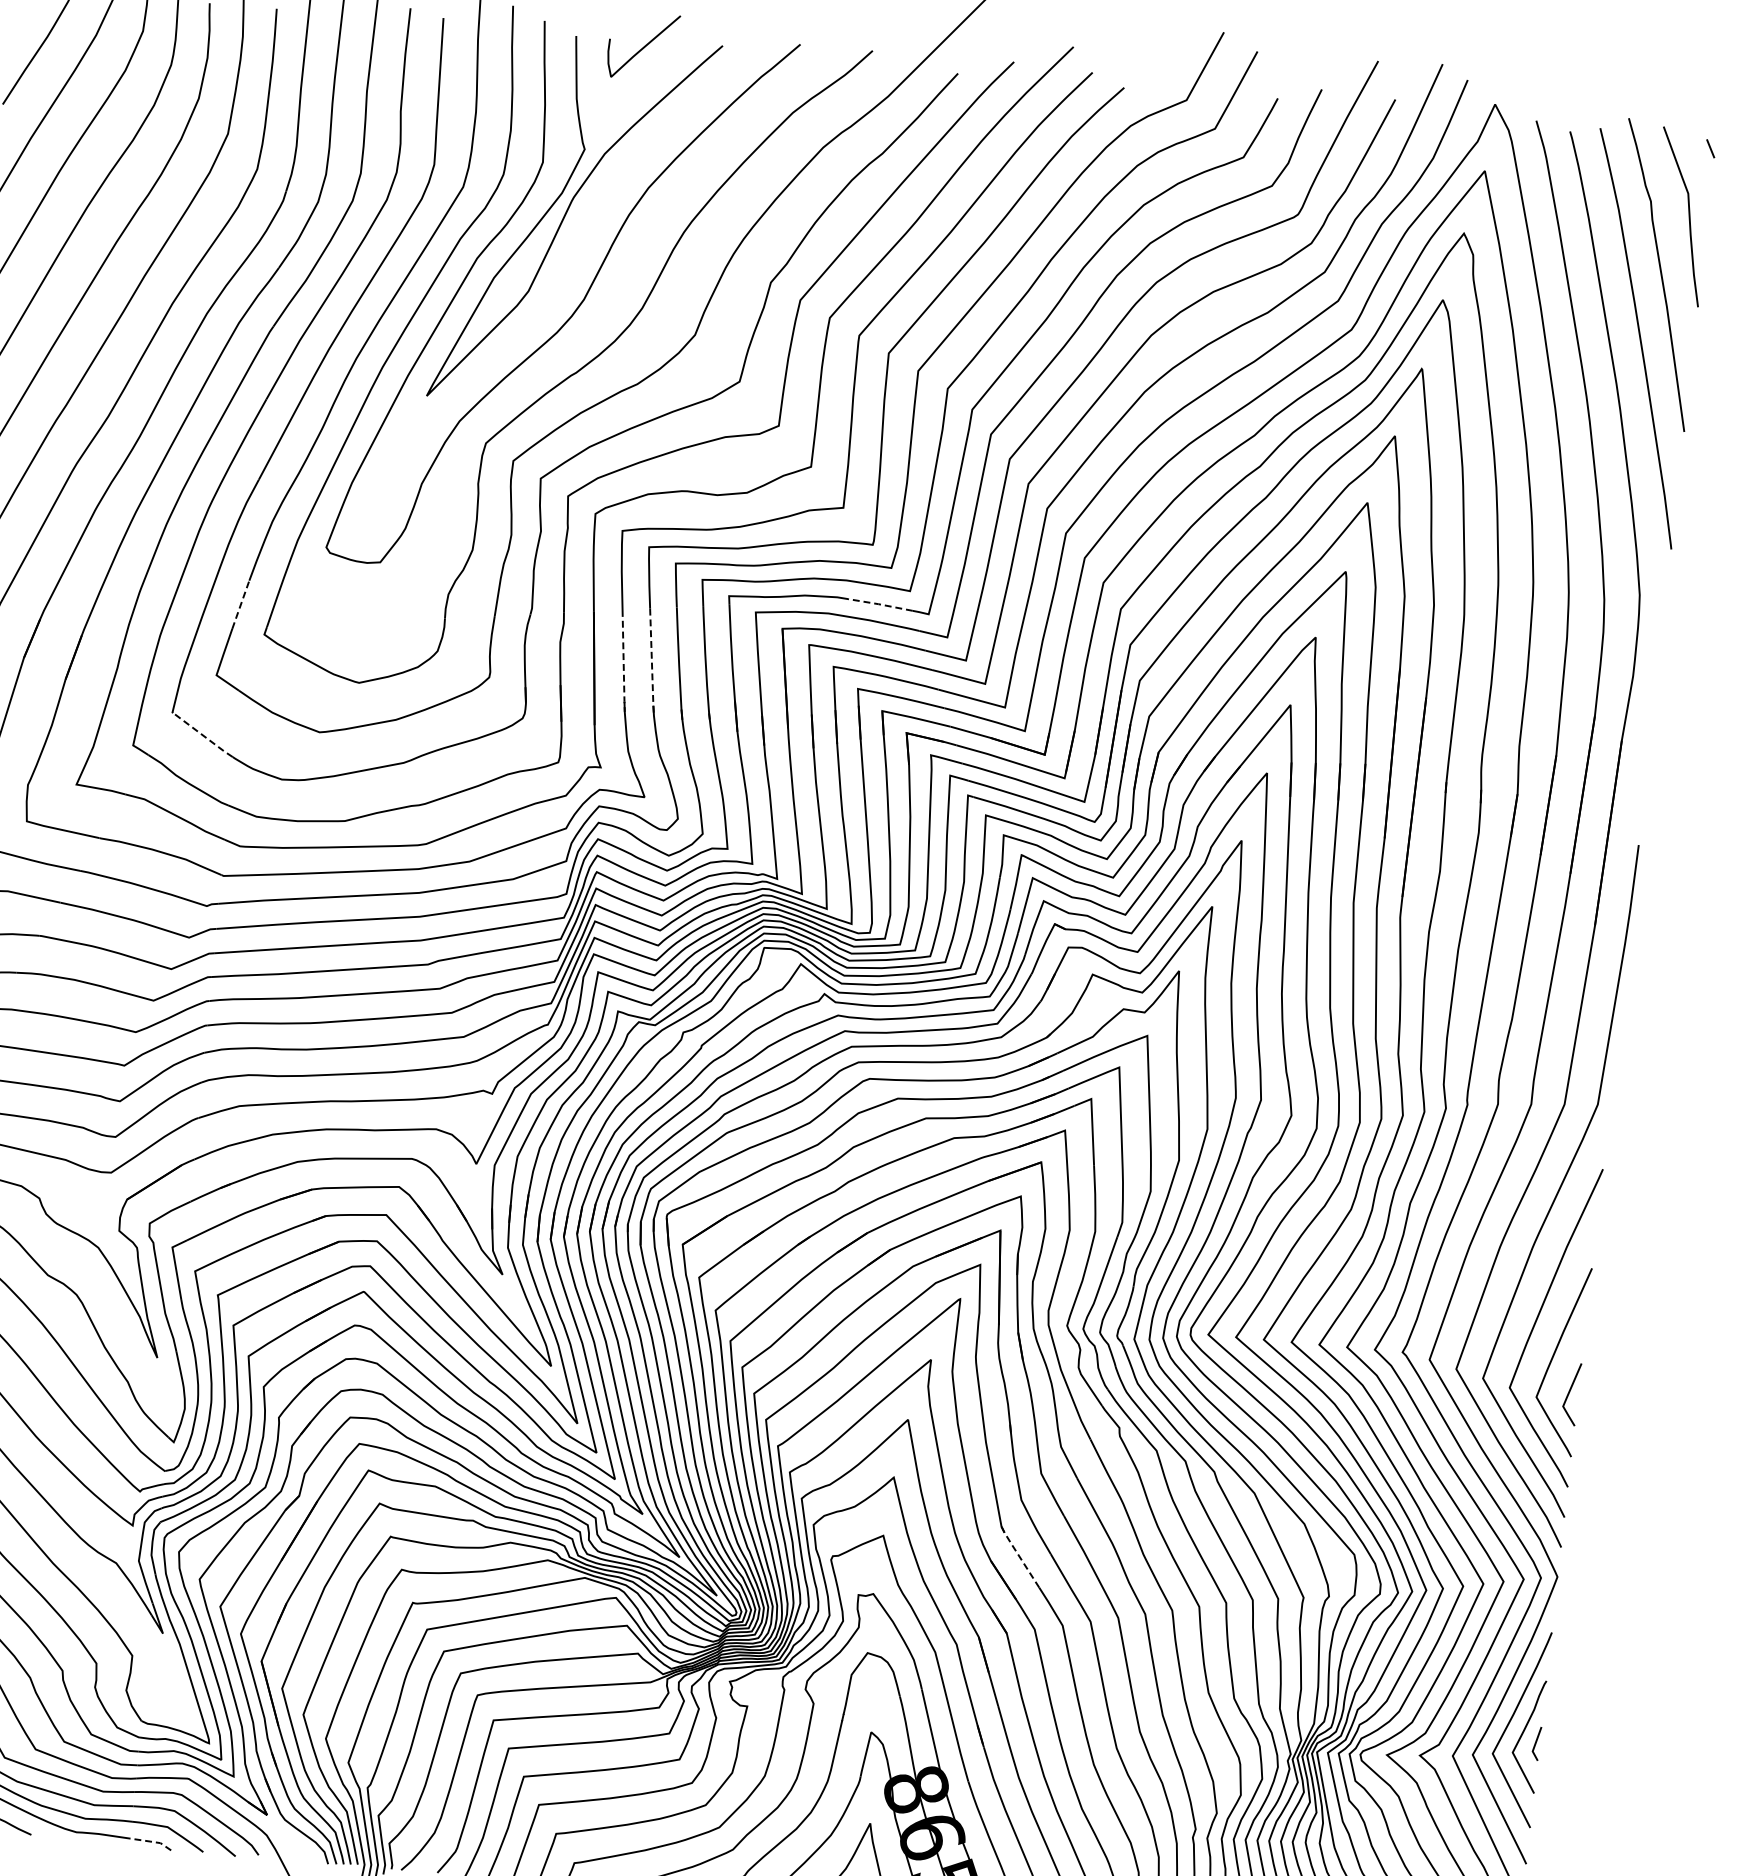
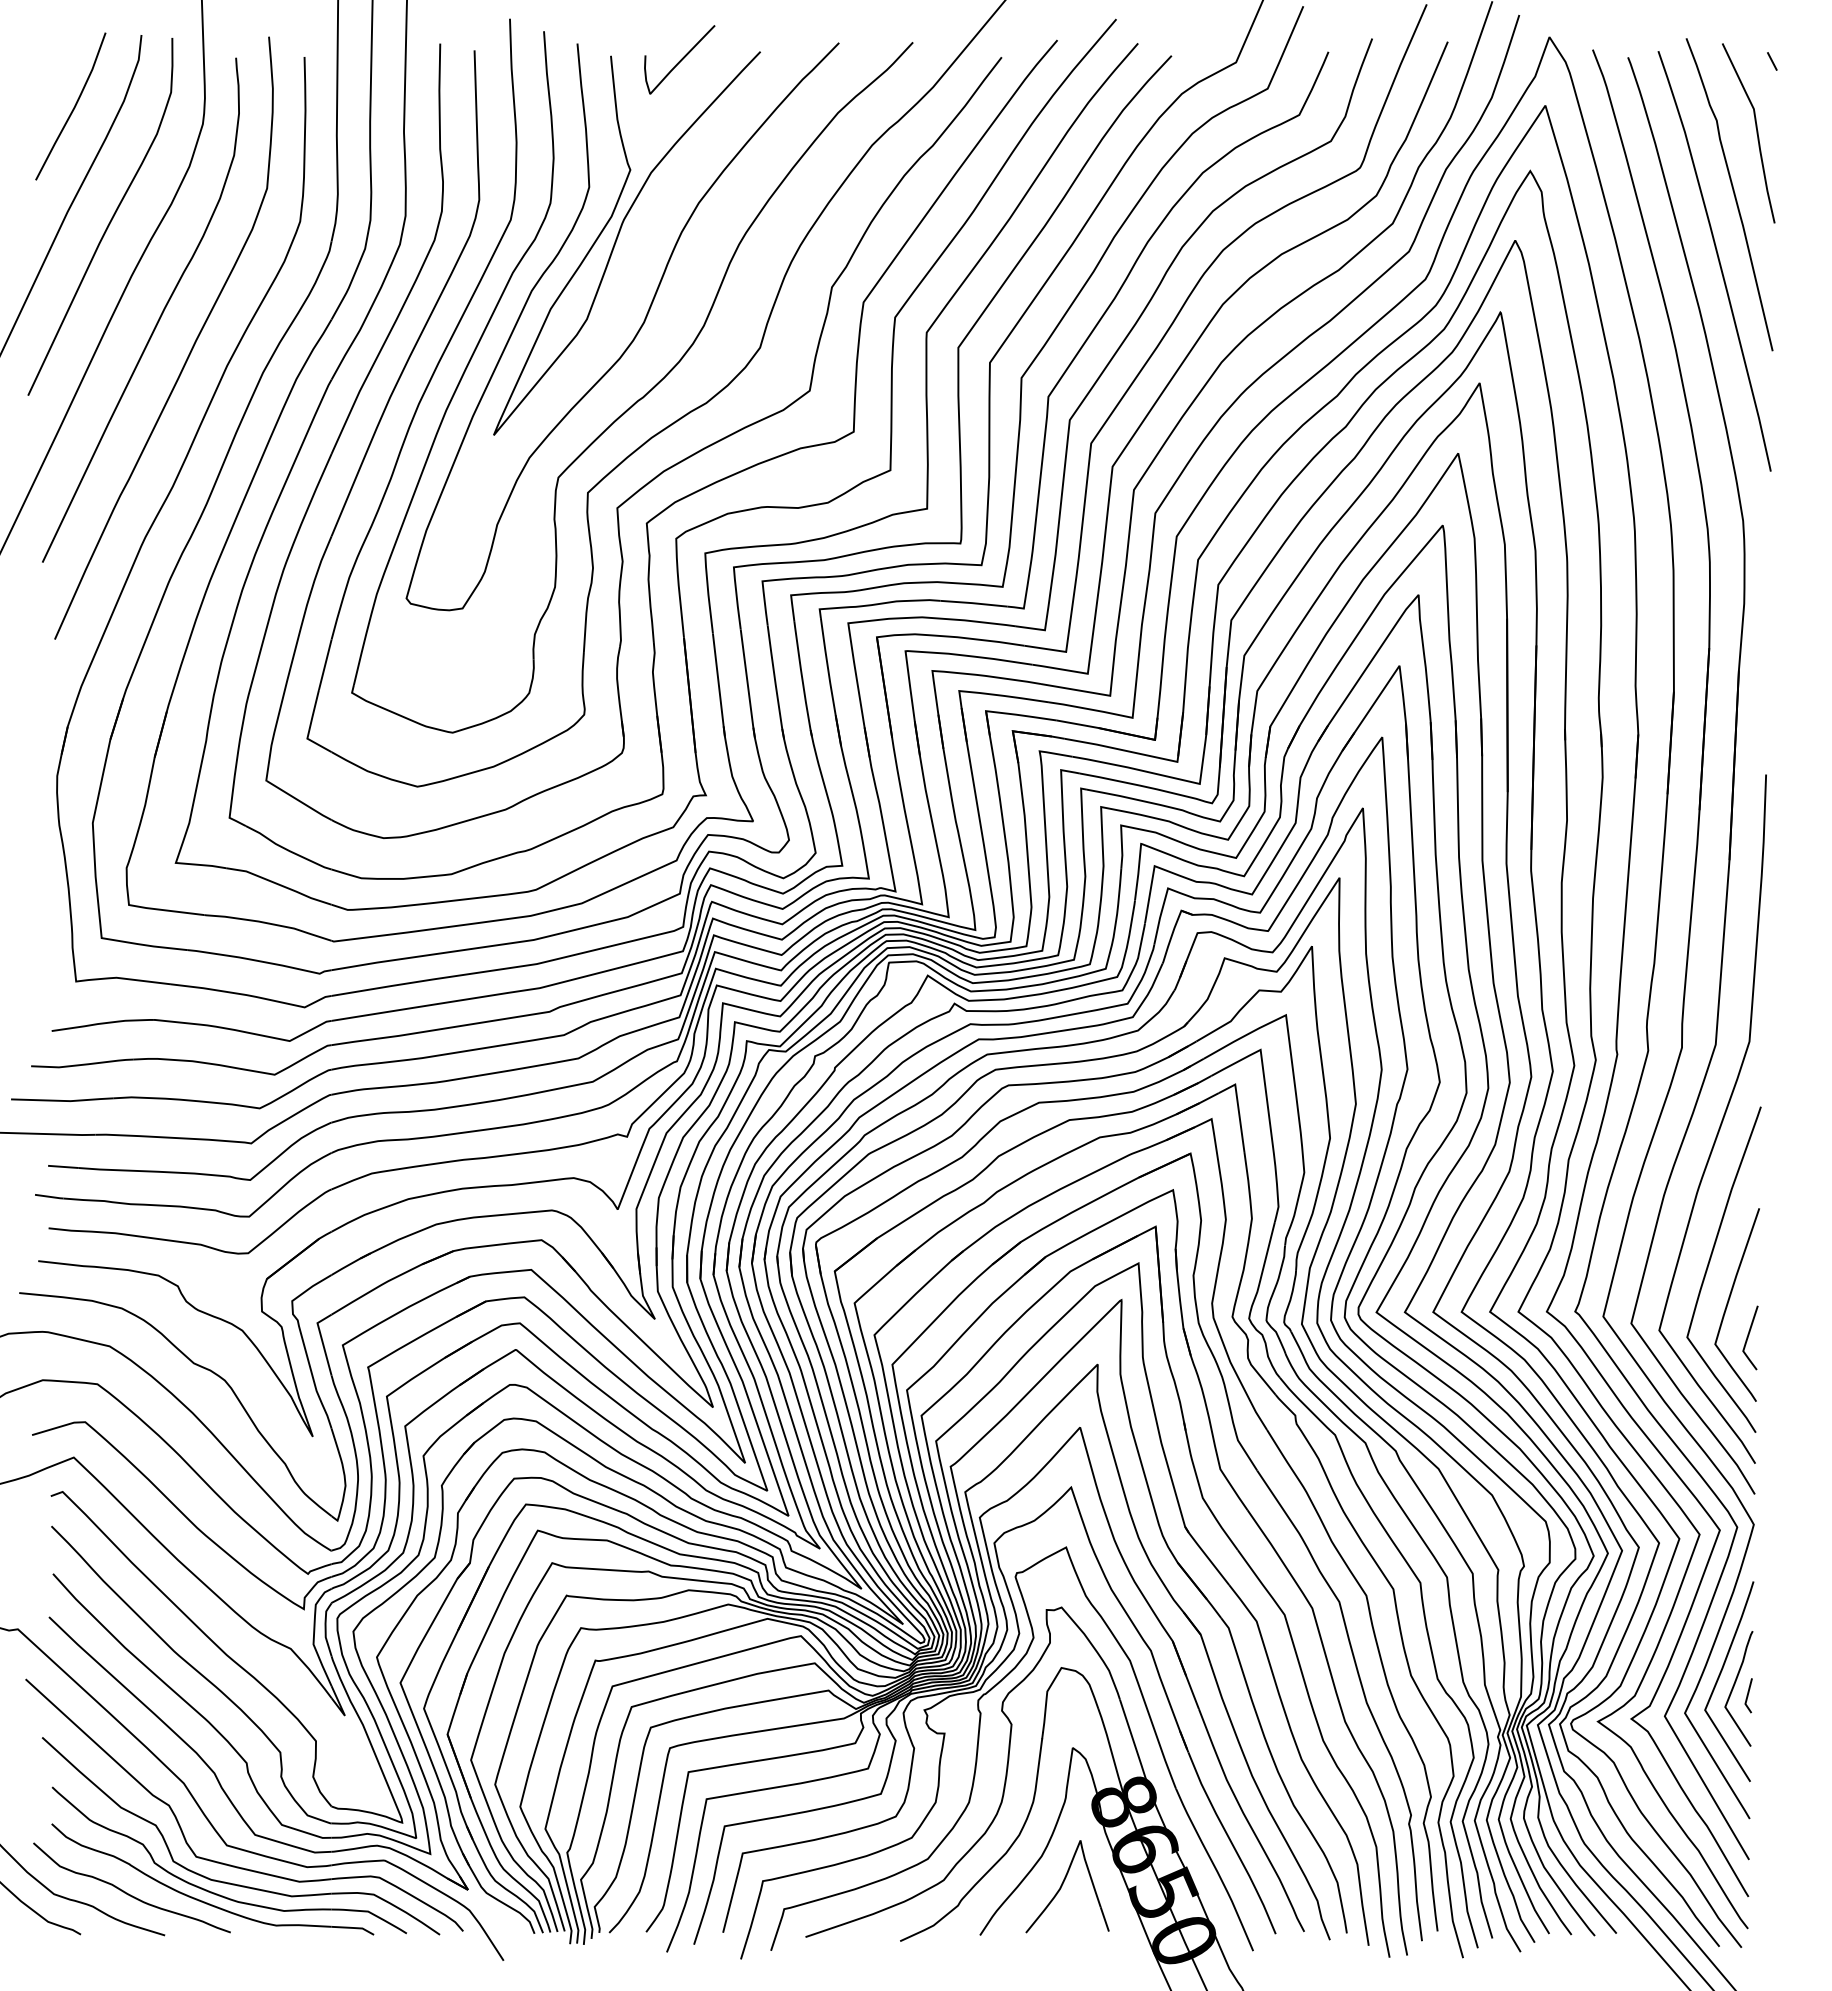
line: (241, 604) -> (325, 664), dashed -> solid
line: (879, 604) -> (973, 603), dashed -> solid
line: (623, 661) -> (718, 685), dashed -> solid
line: (651, 663) -> (747, 685), dashed -> solid
line: (203, 734) -> (299, 800), dashed -> solid
line: (1019, 1556) -> (1206, 1555), dashed -> solid
line: (151, 1842) -> (353, 1928), dashed -> solid

